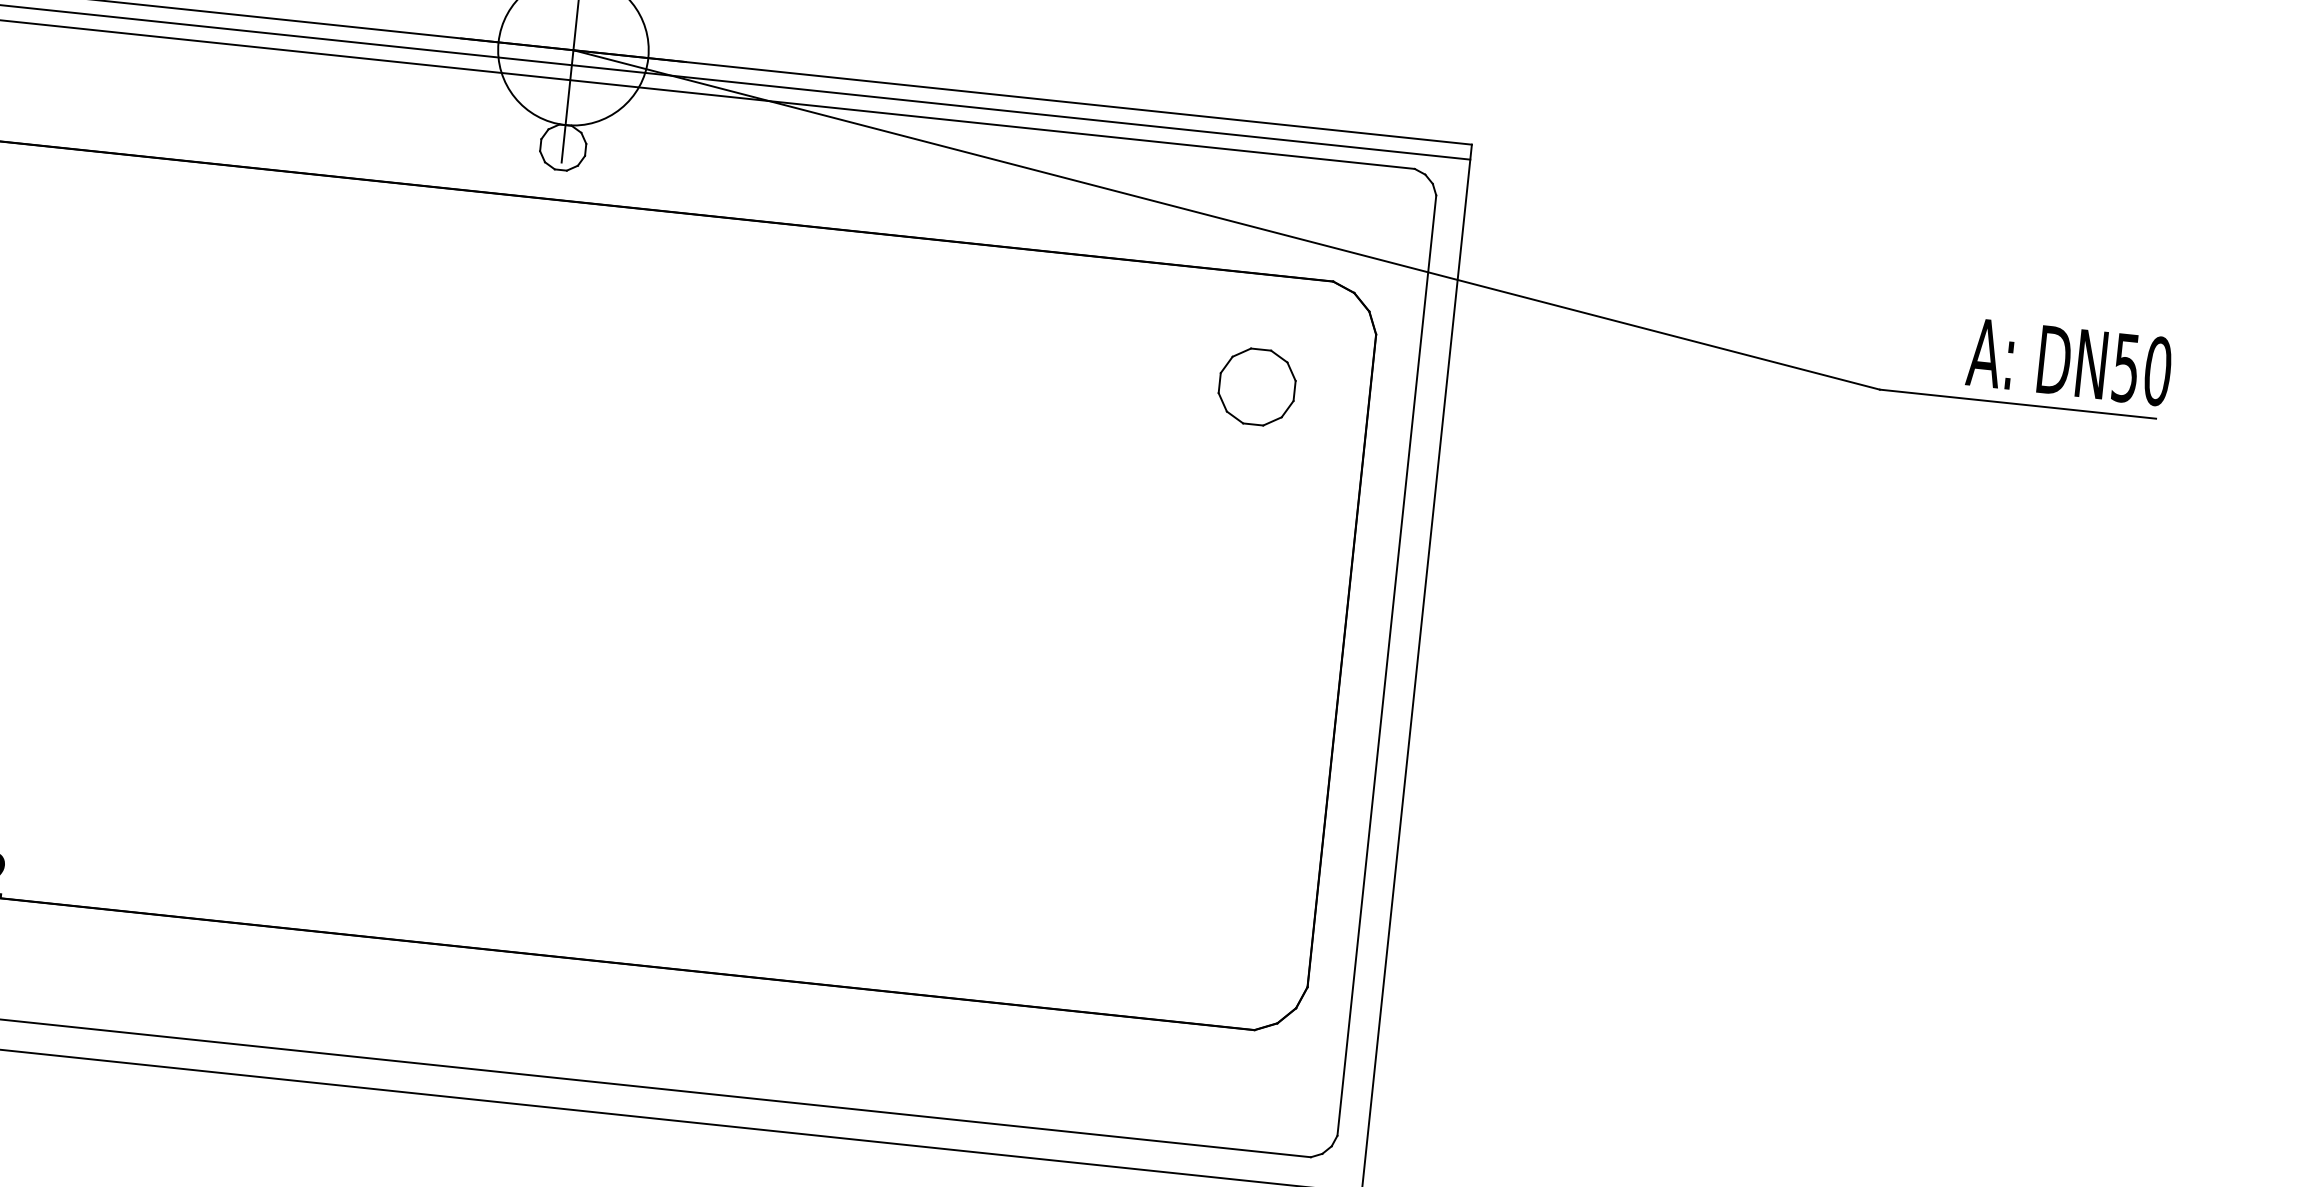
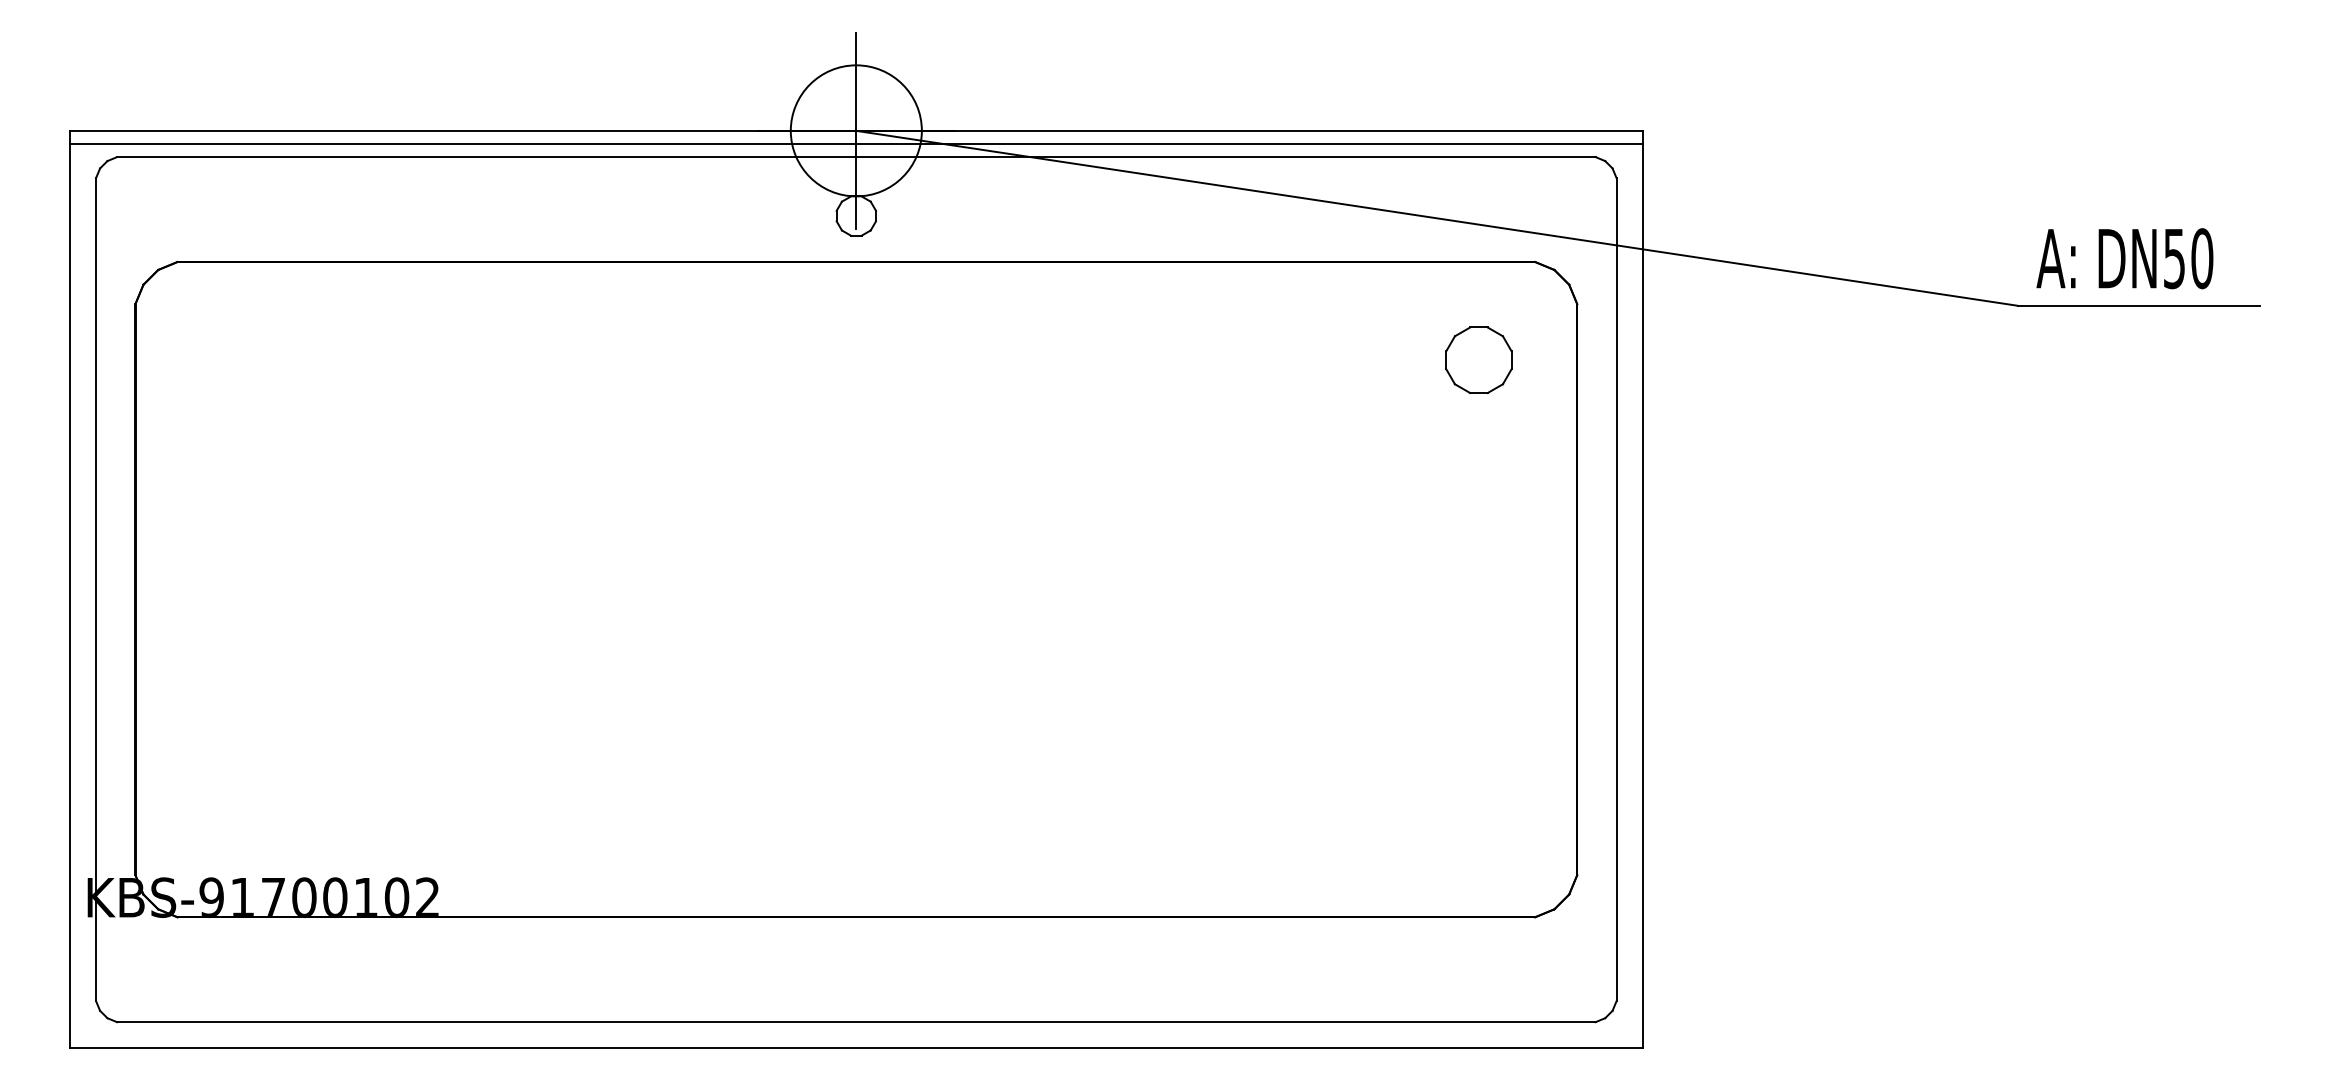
text: (2068, 361) -> (2124, 258), moved

